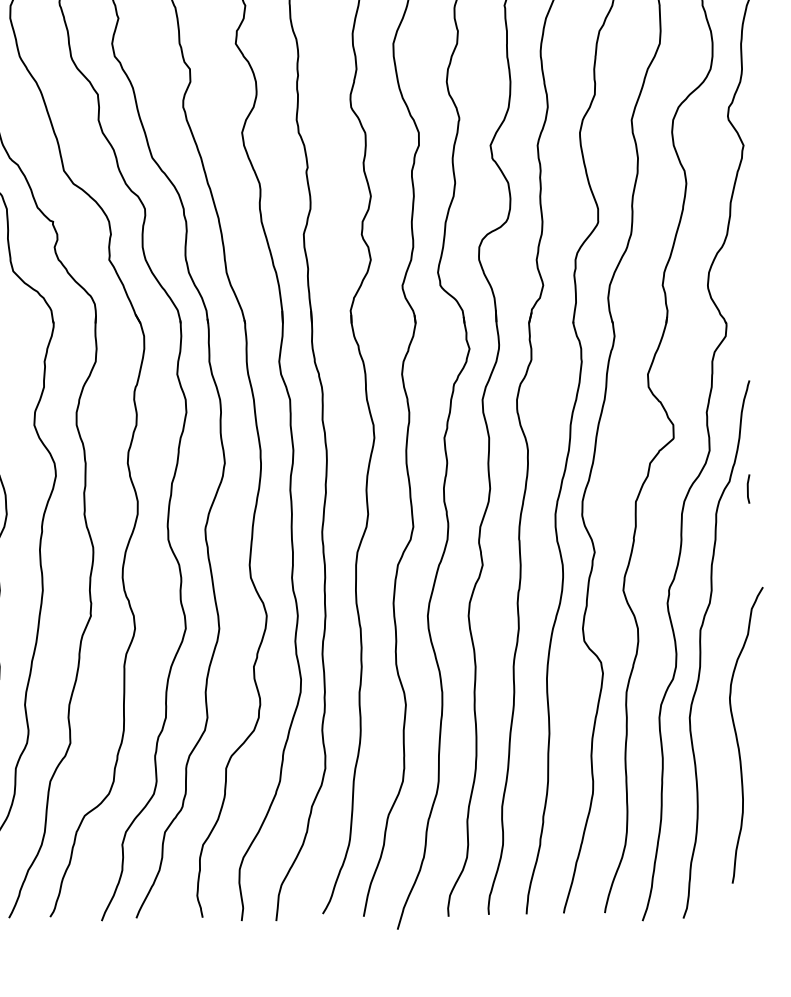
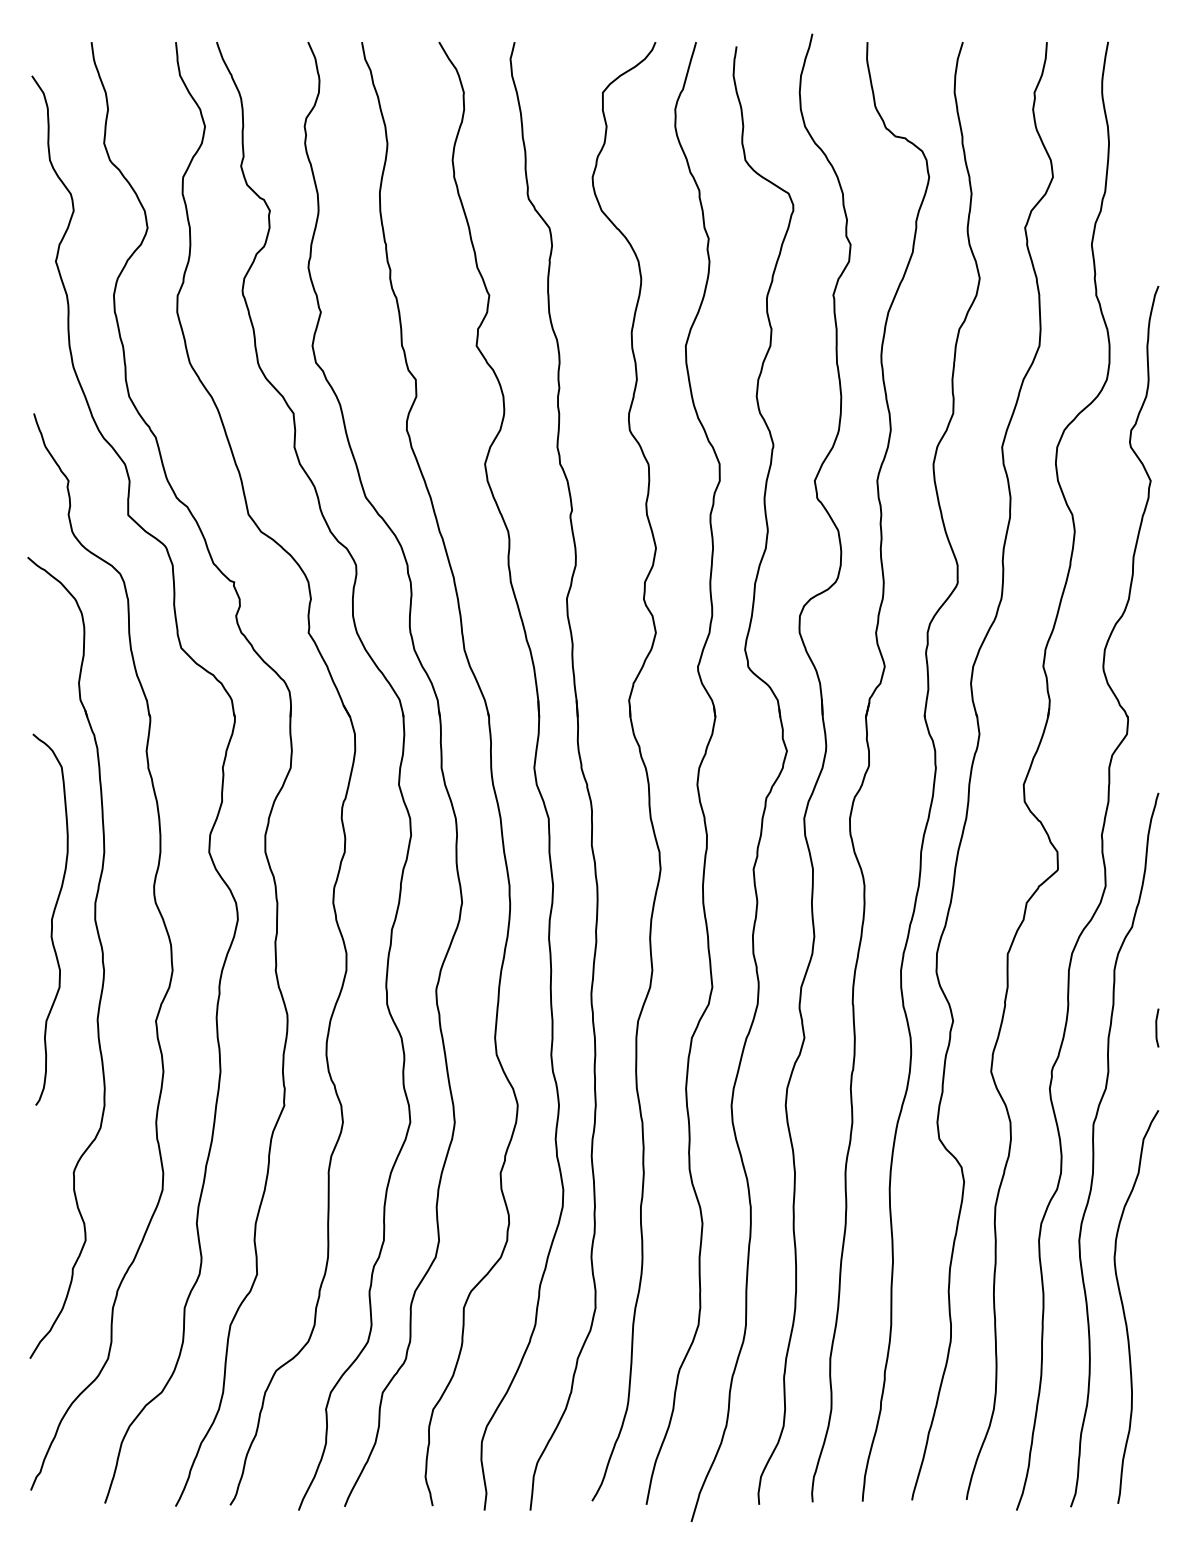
line: (748, 488) -> (1157, 1027), moved
curve: (737, 736) -> (1124, 1308), moved

